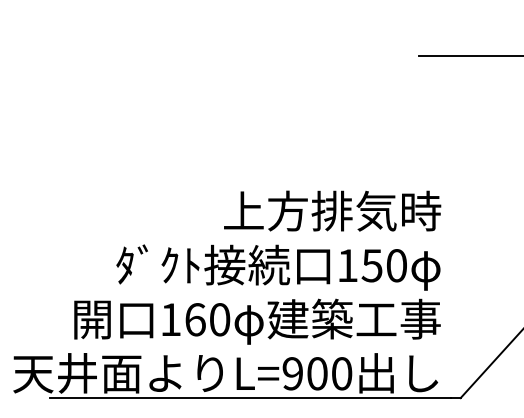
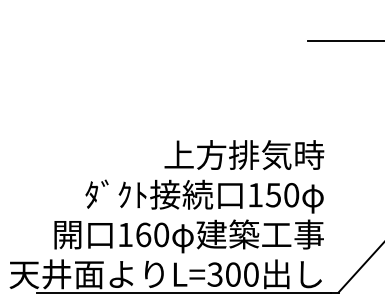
text: (291, 373) -> (214, 274), L=900 -> L=300

